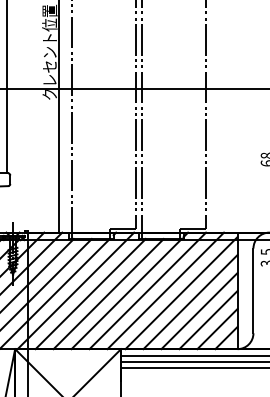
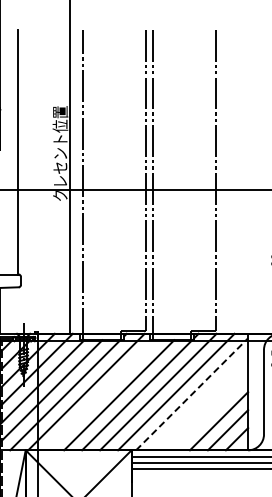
line: (181, 292) -> (192, 393), solid -> dashed
line: (90, 294) -> (101, 395), removed
line: (190, 302) -> (201, 403), removed
line: (199, 311) -> (210, 412), removed

